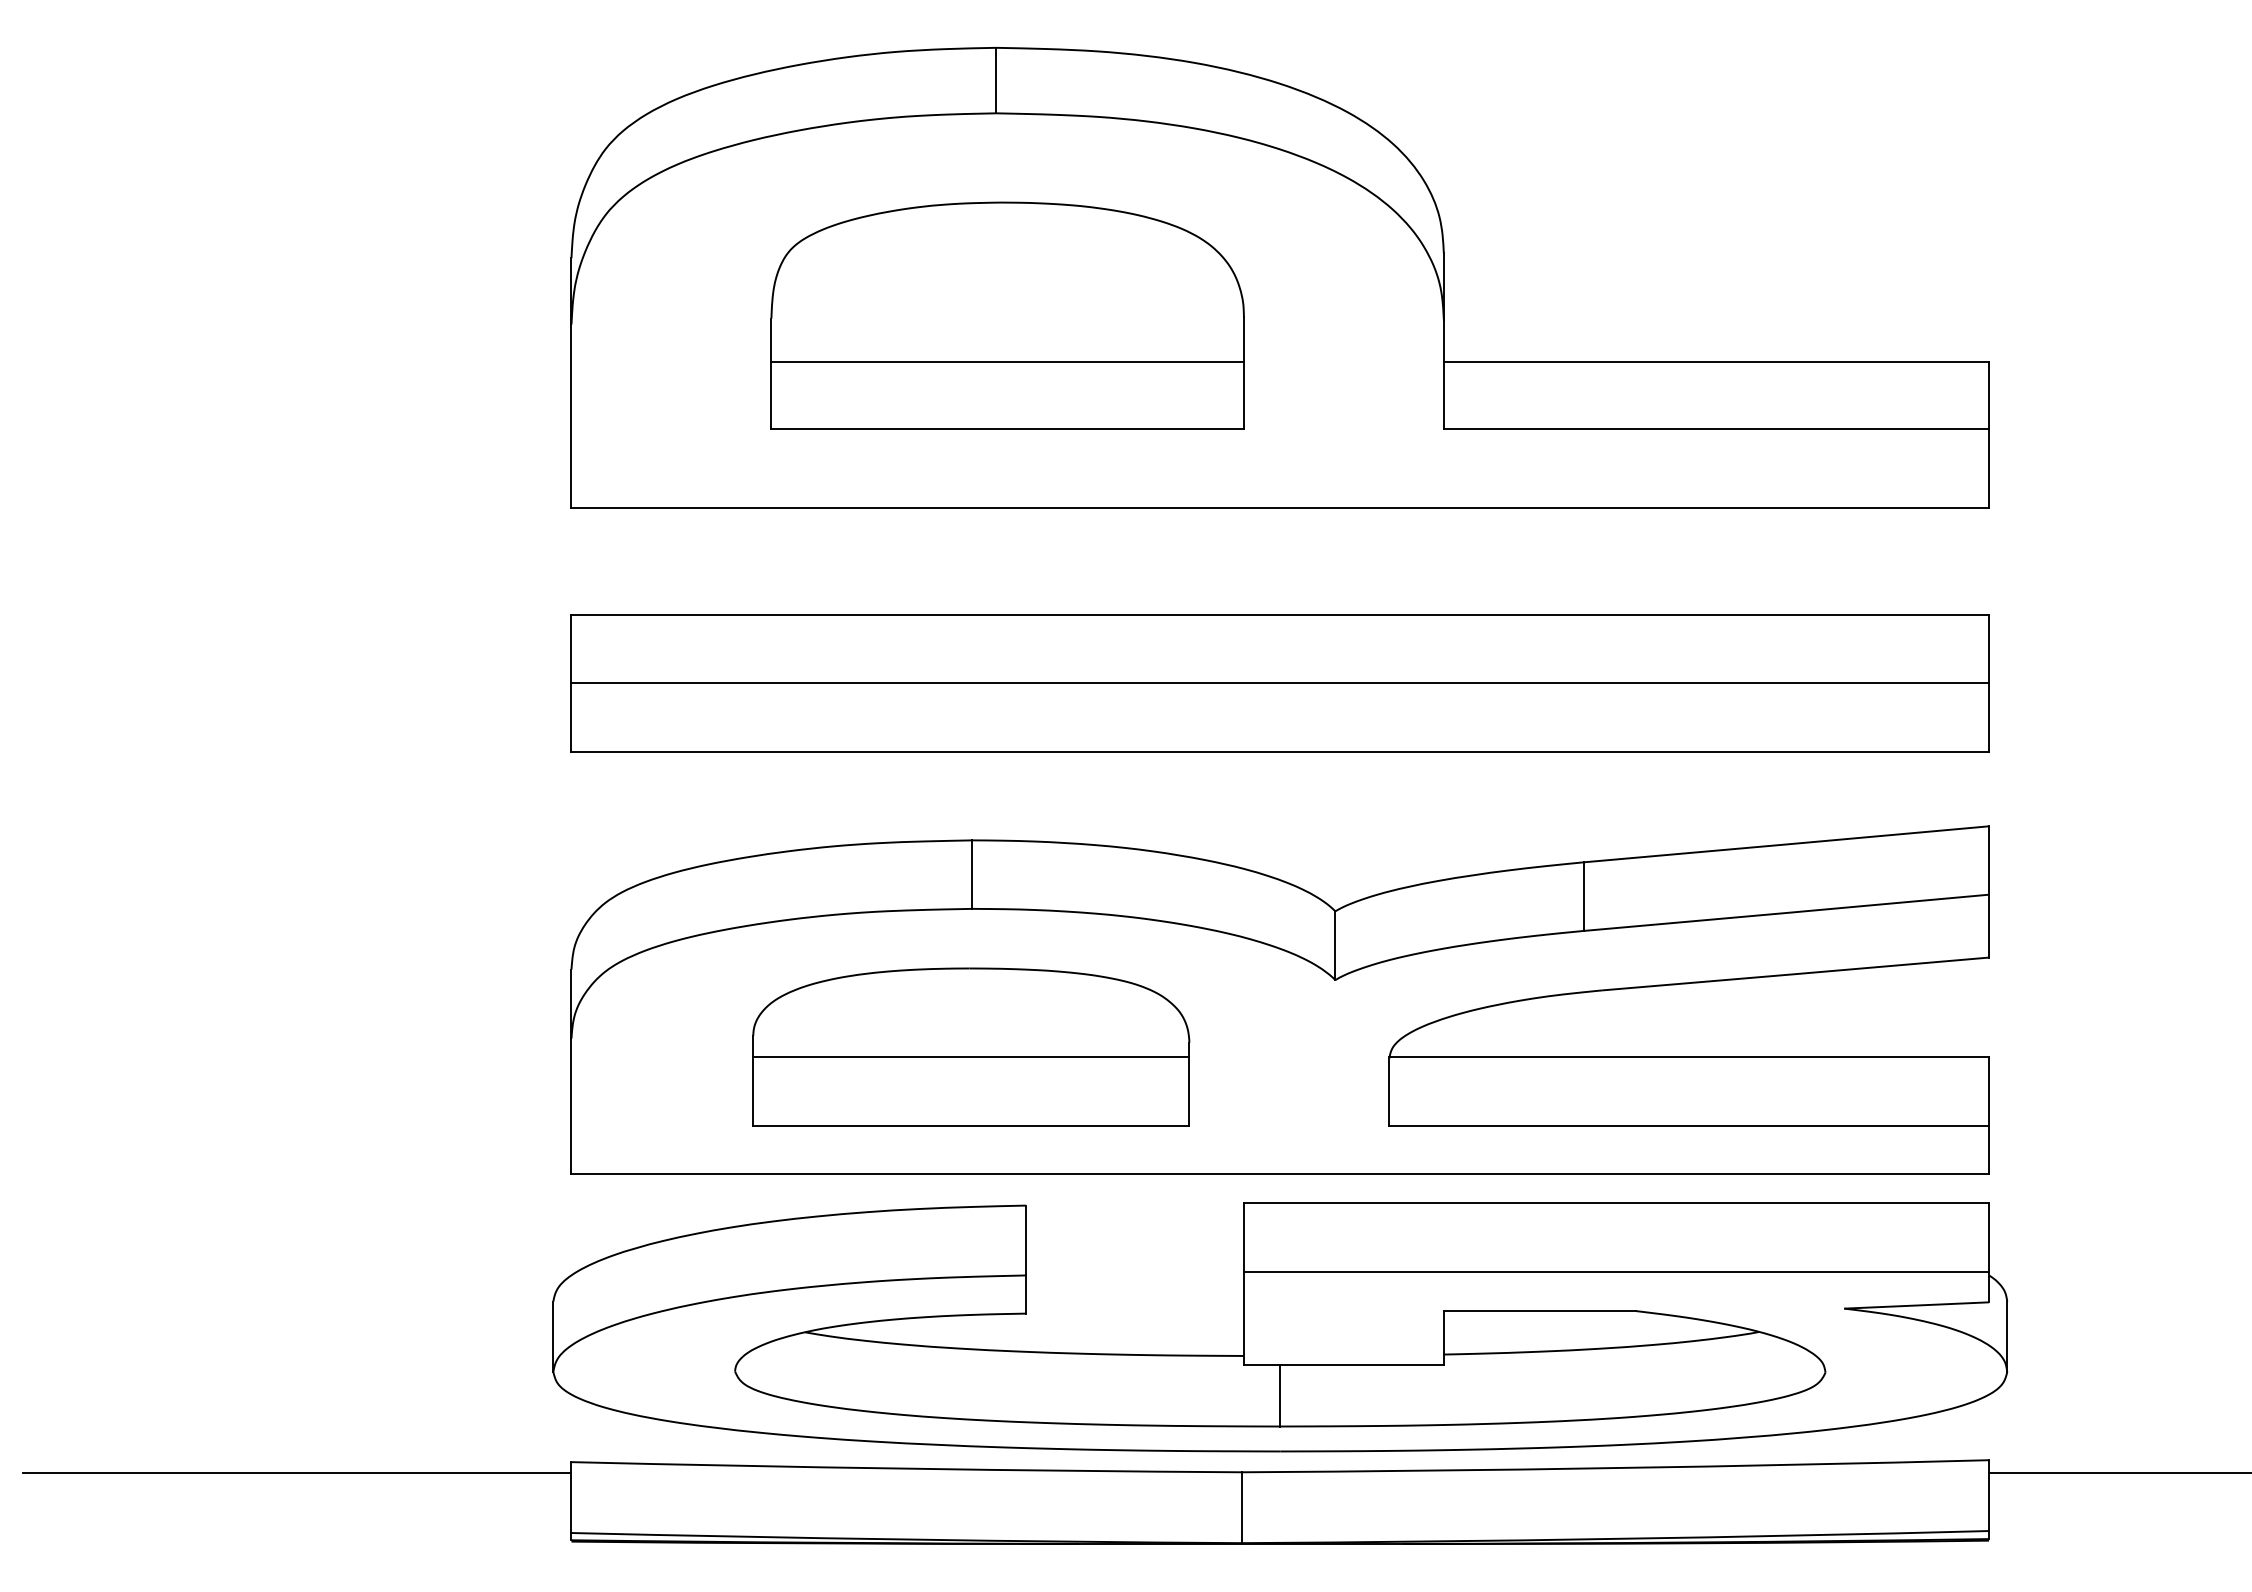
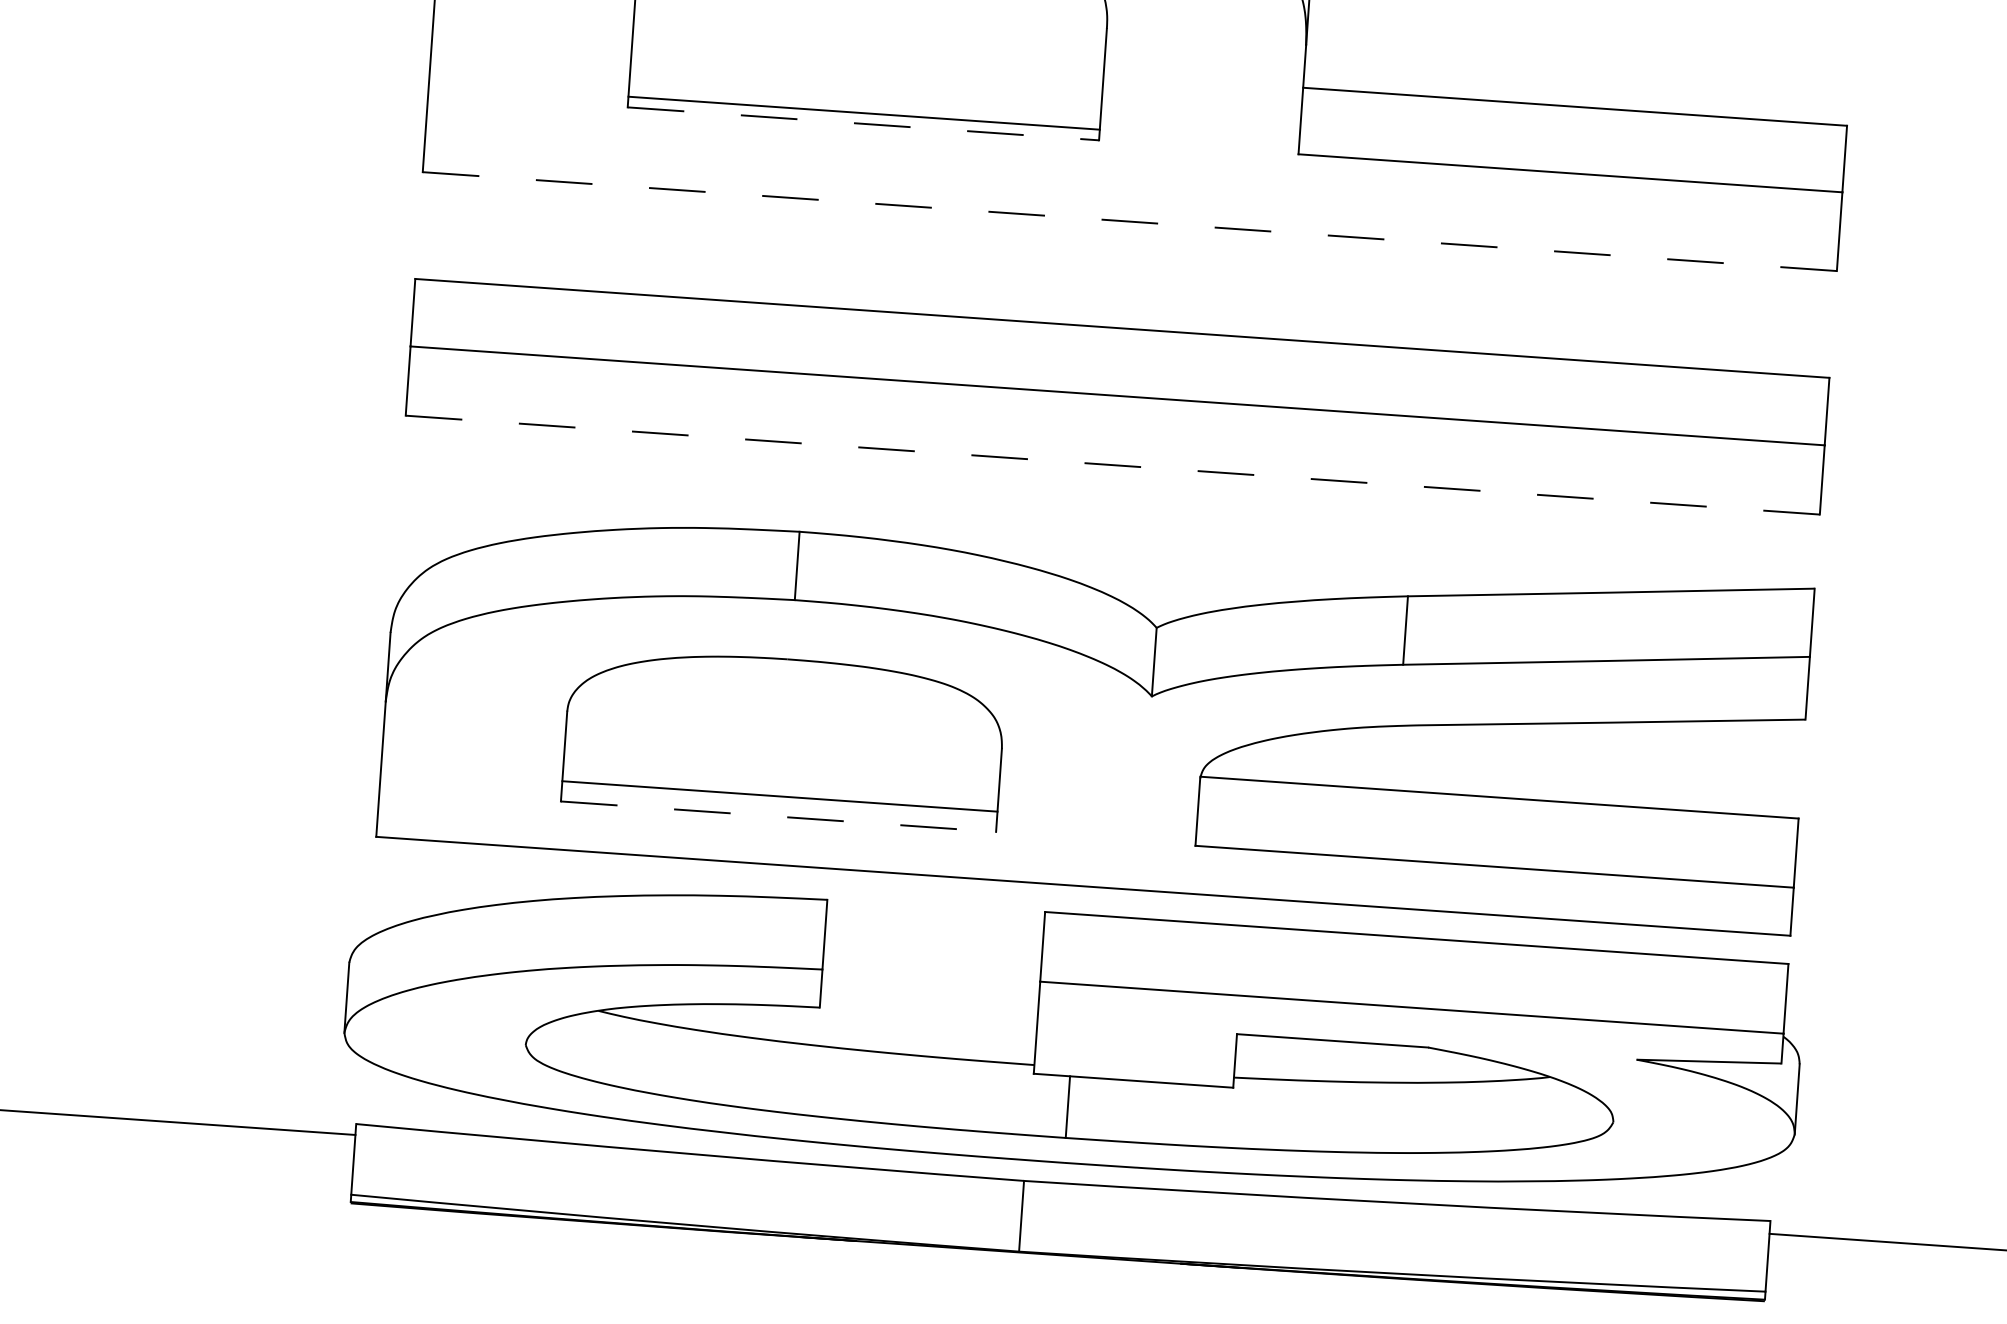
line: (1007, 362) -> (863, 113), moved
line: (1008, 429) -> (864, 124), solid -> dashed
line: (1280, 507) -> (1130, 221), solid -> dashed
line: (1280, 752) -> (1113, 465), solid -> dashed
line: (971, 1056) -> (780, 796), moved
line: (971, 1126) -> (778, 817), solid -> dashed

